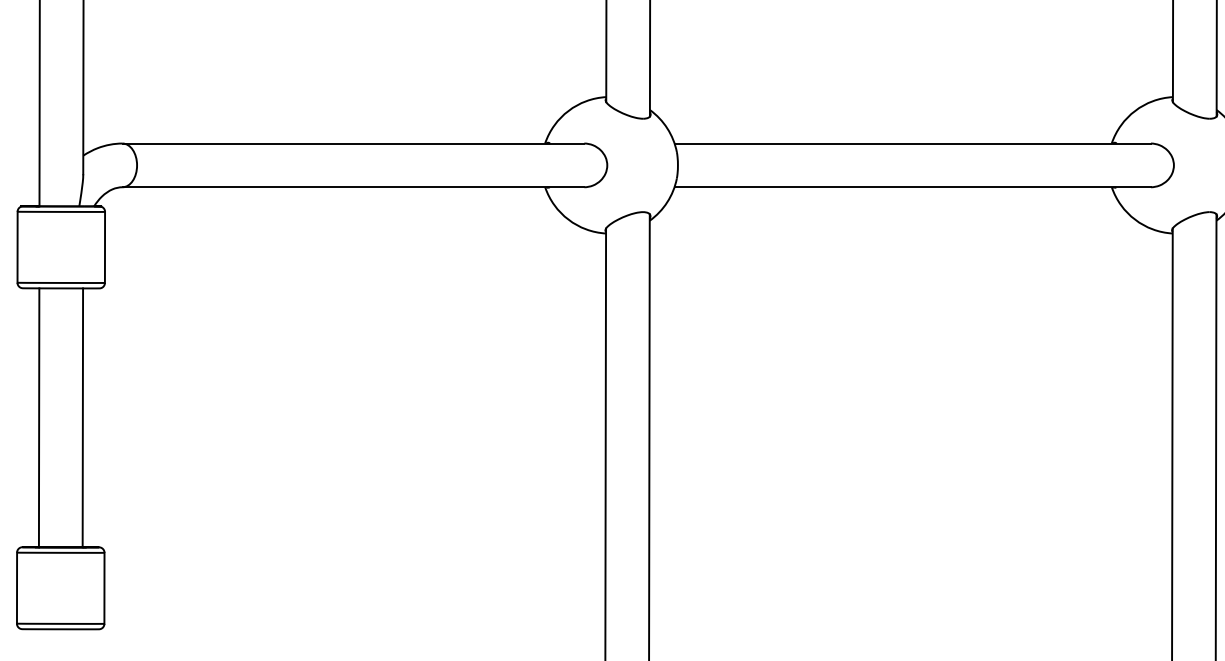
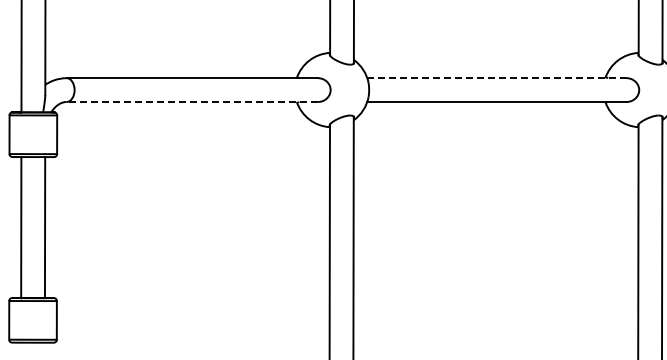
line: (913, 144) -> (497, 78), solid -> dashed
line: (353, 188) -> (192, 102), solid -> dashed

